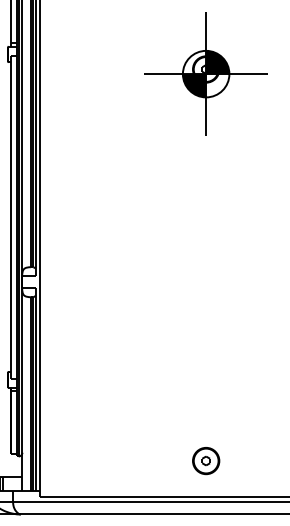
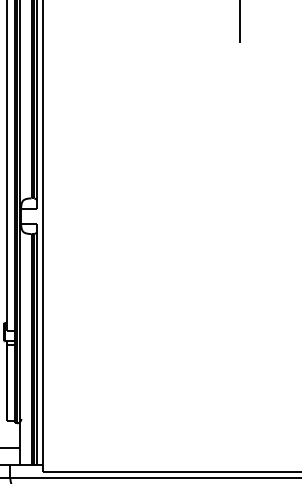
part: (206, 461) -> (240, 429), removed

